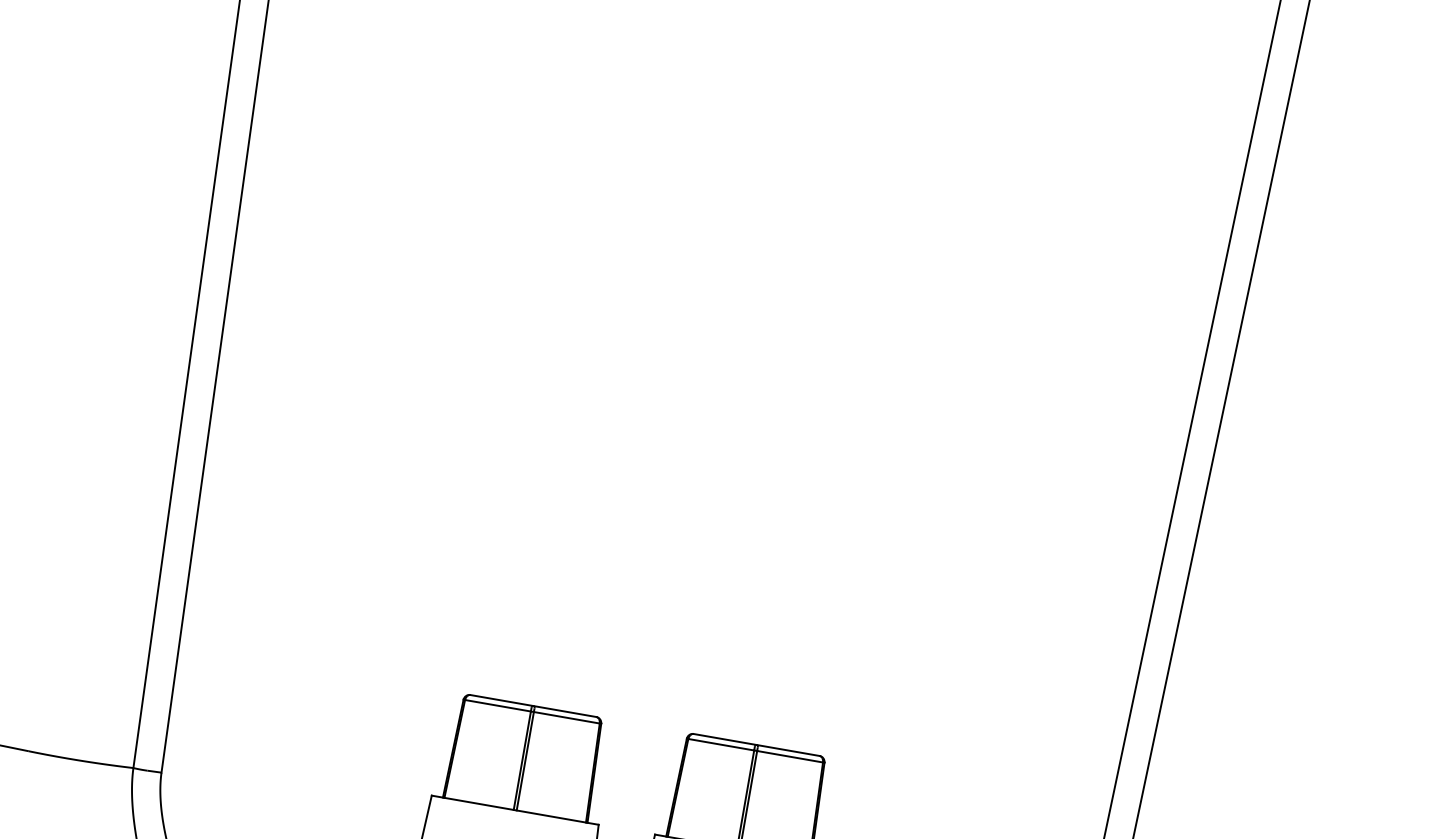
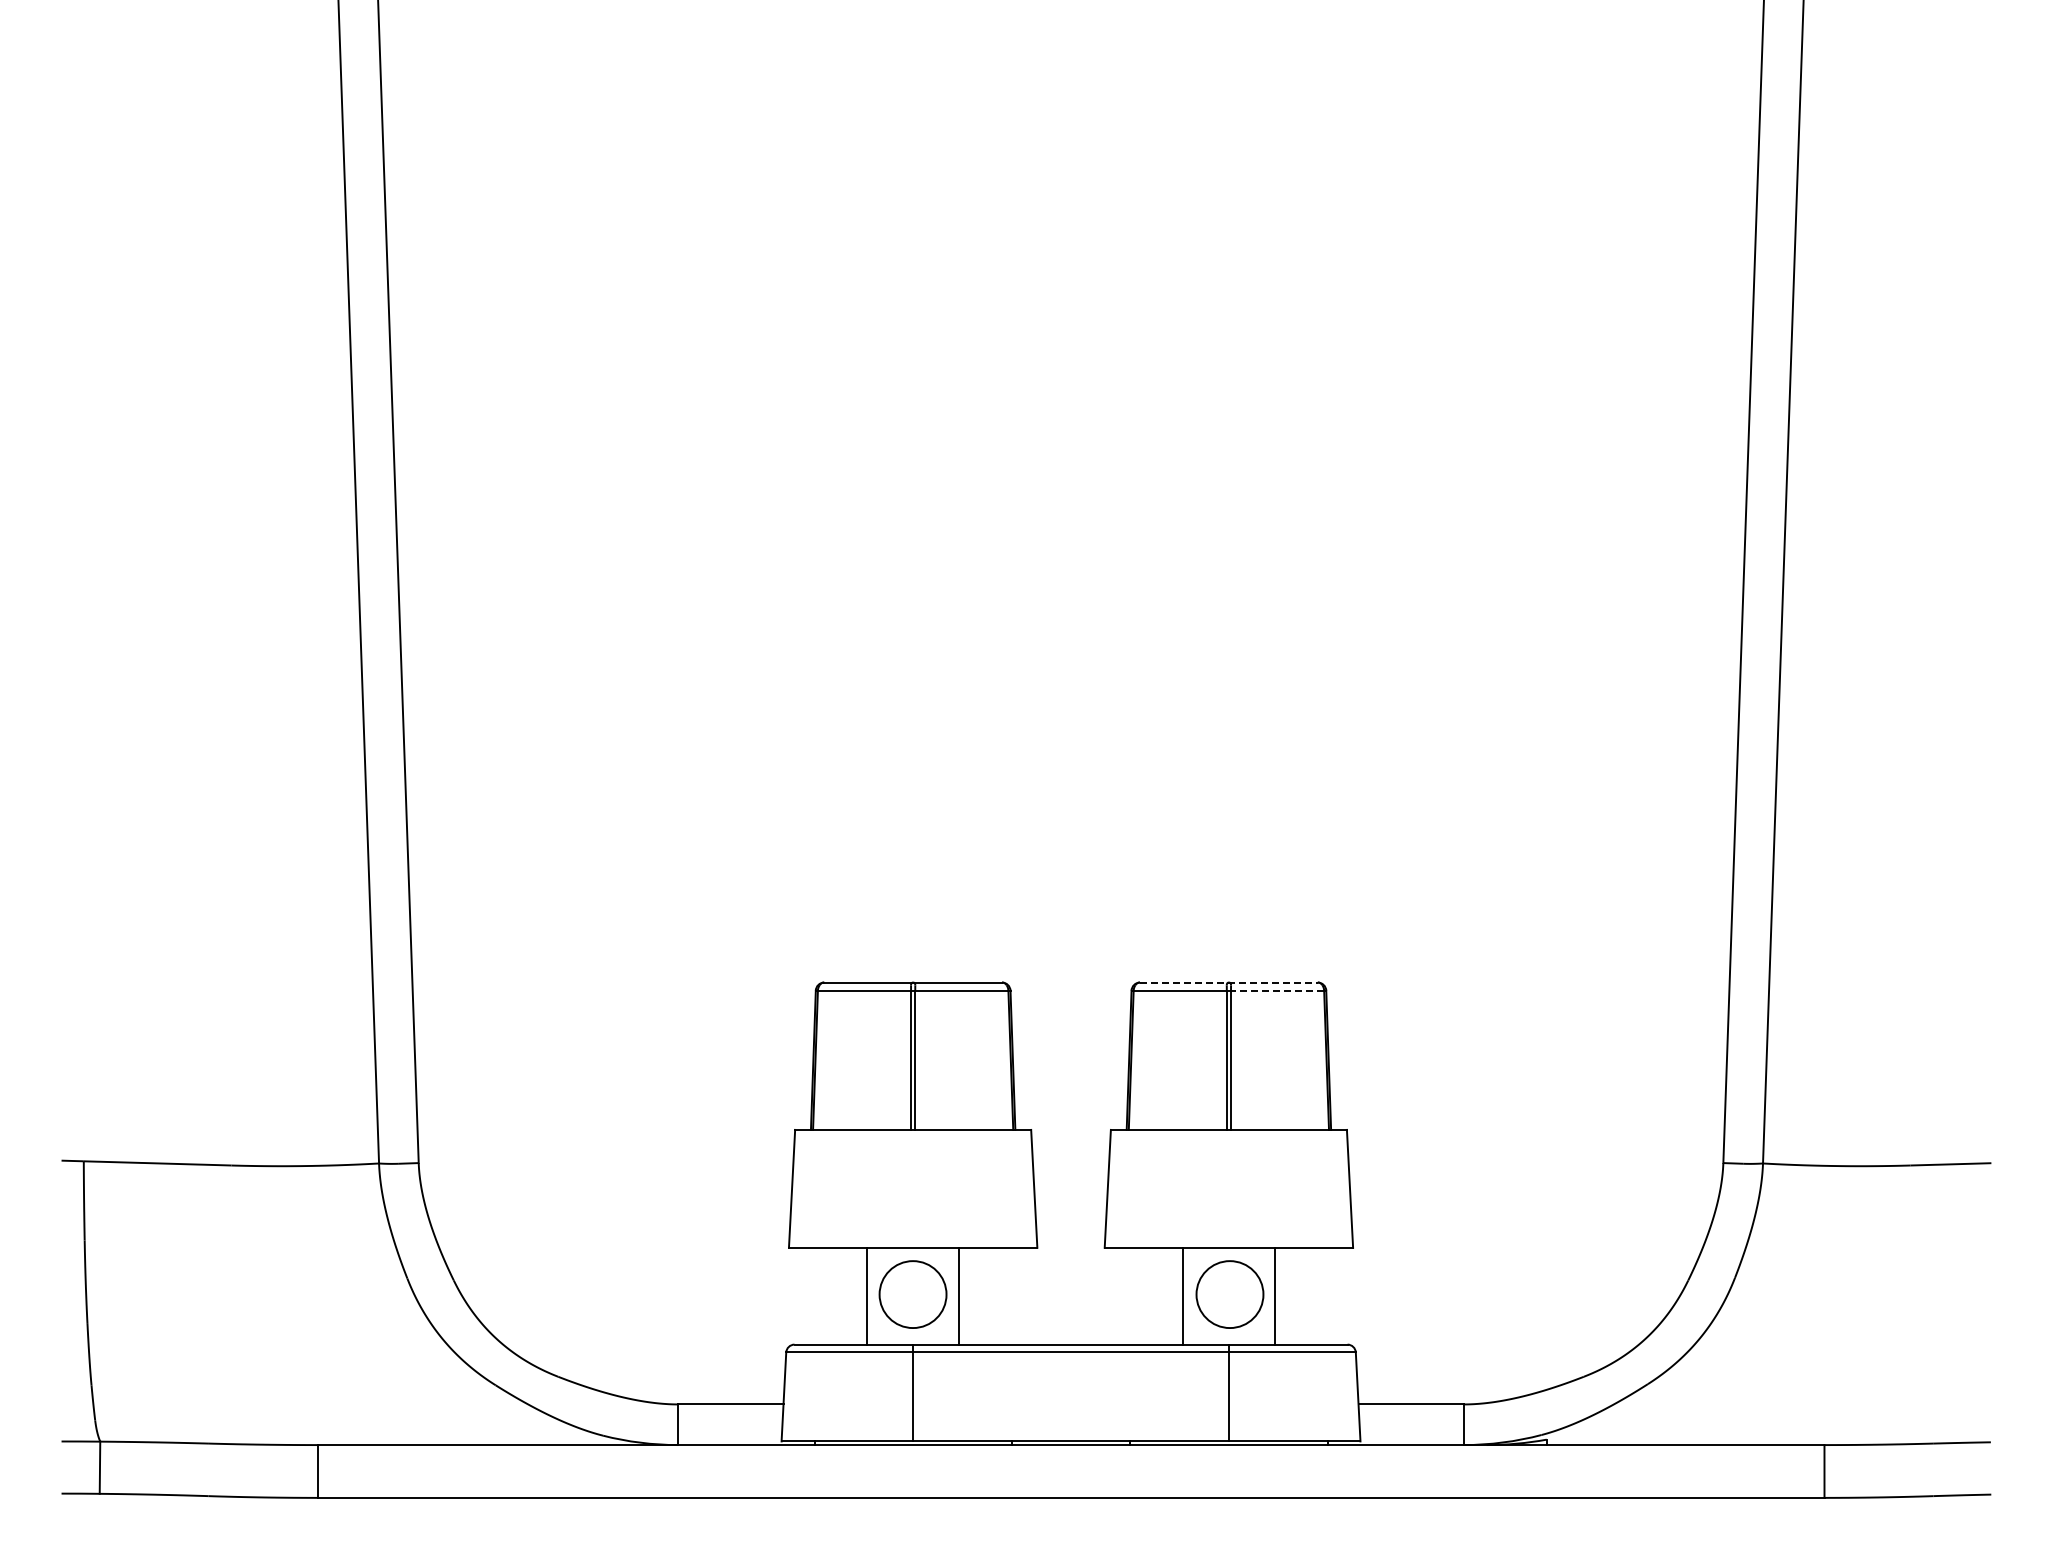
line: (756, 744) -> (1228, 982), solid -> dashed
line: (790, 756) -> (1277, 990), solid -> dashed

